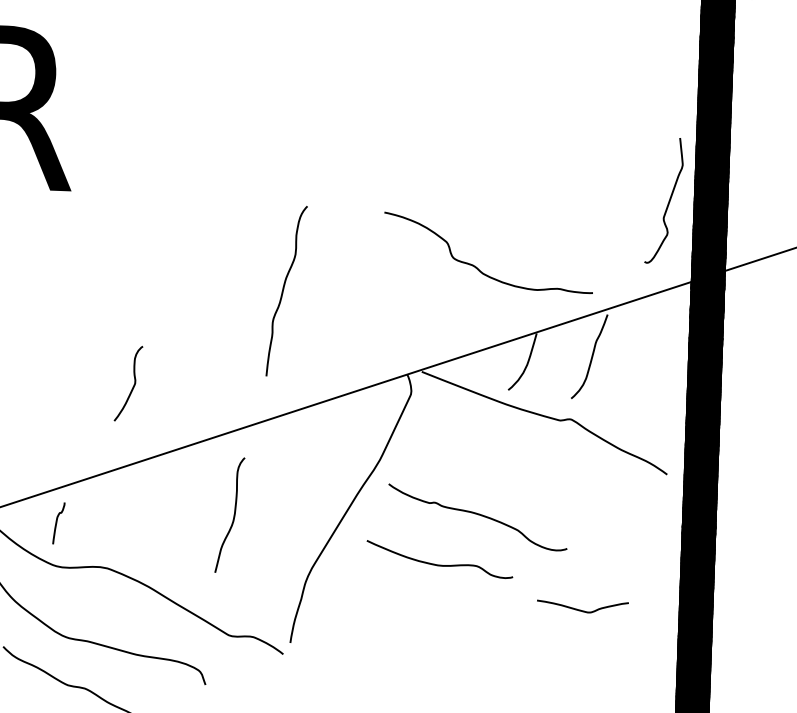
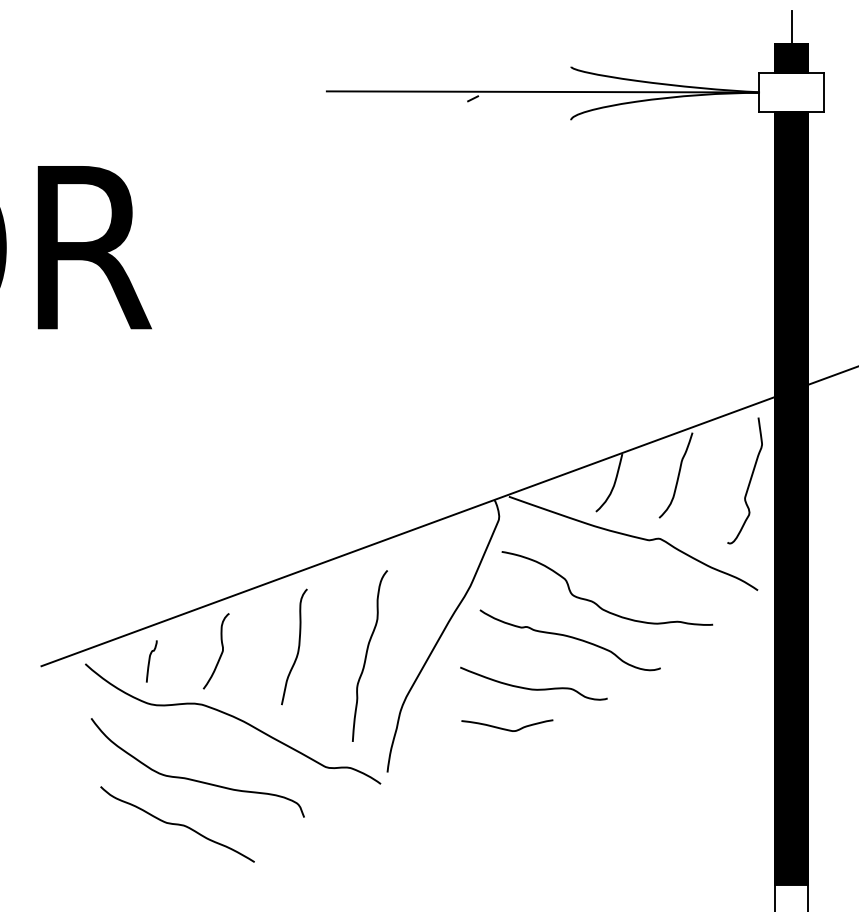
curve: (667, 202) -> (748, 482), moved
curve: (478, 267) -> (597, 603), moved
curve: (284, 290) -> (367, 655), moved
curve: (132, 387) -> (220, 654), moved
curve: (234, 514) -> (298, 646), moved
curve: (581, 609) -> (506, 728), moved

